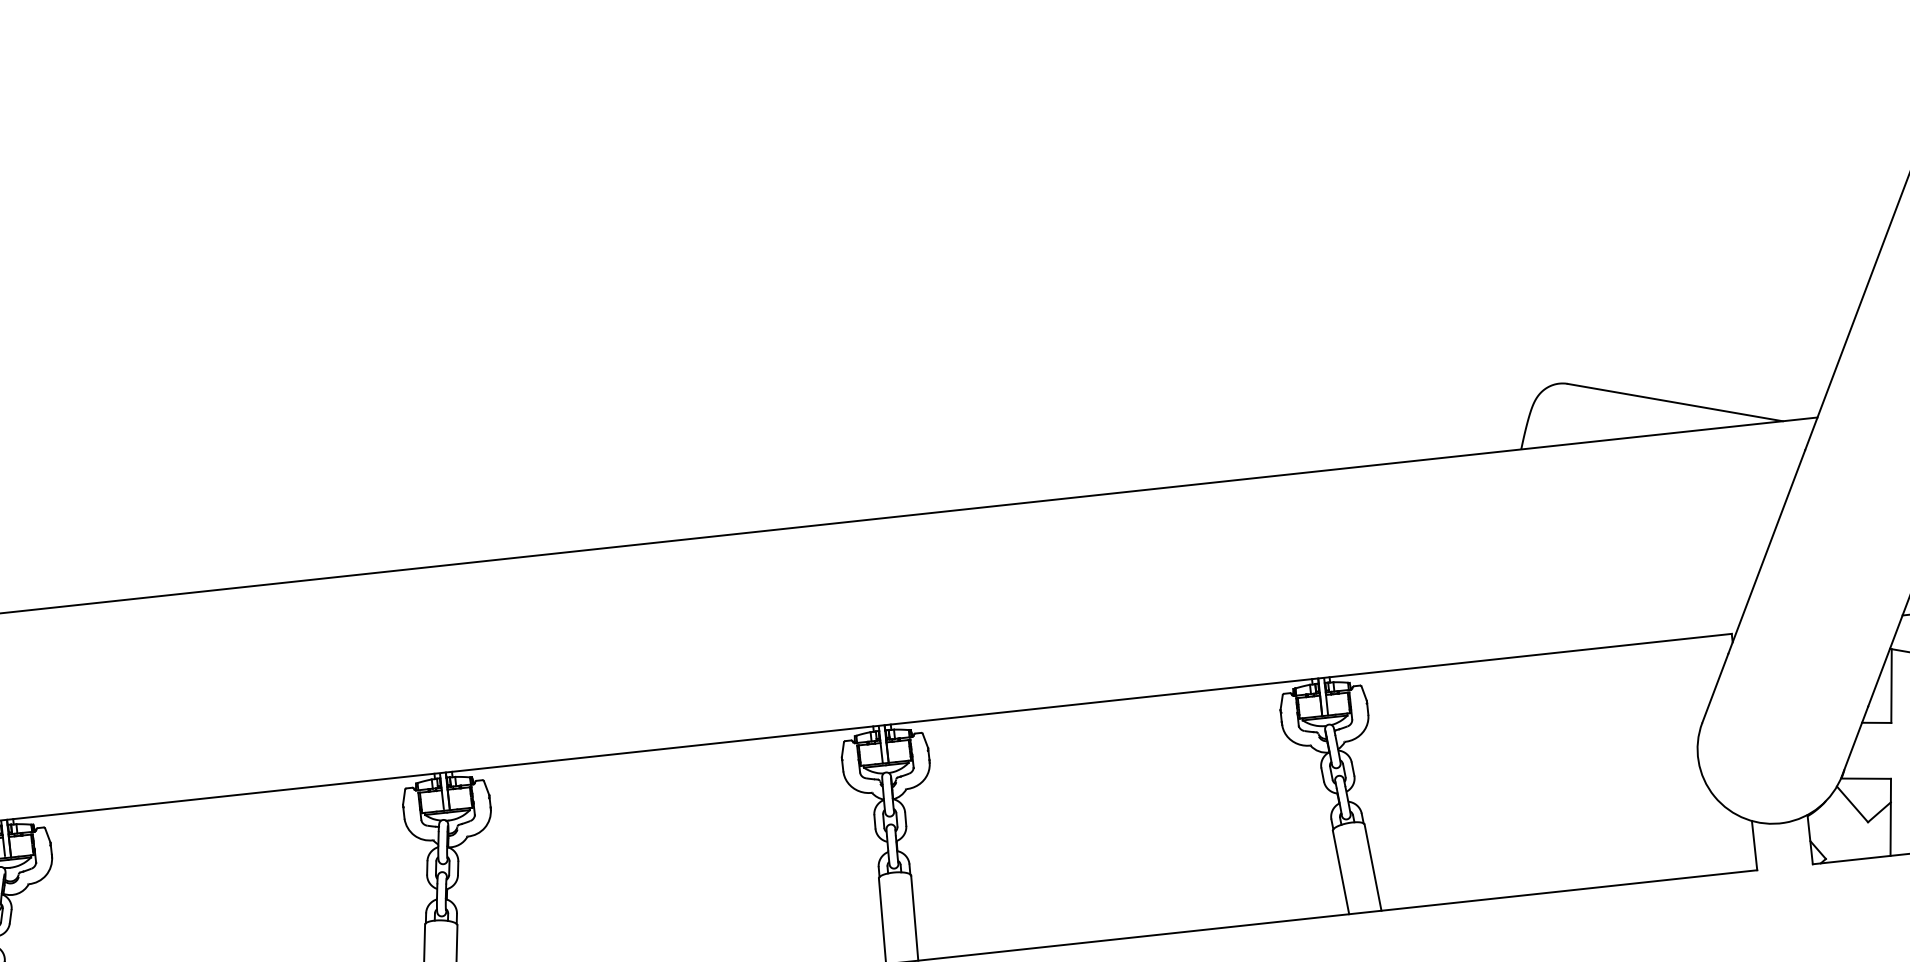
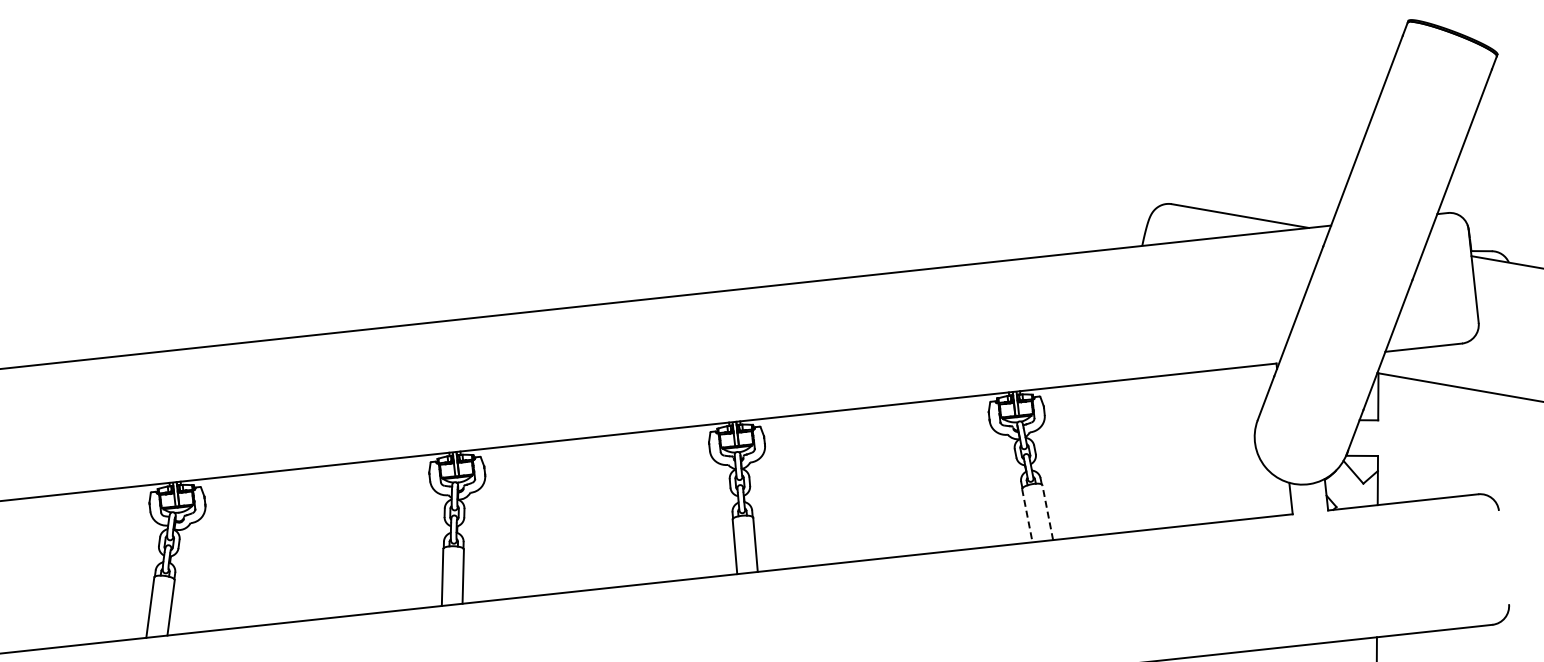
line: (1372, 867) -> (1047, 512), solid -> dashed
line: (1341, 873) -> (1027, 516), solid -> dashed

